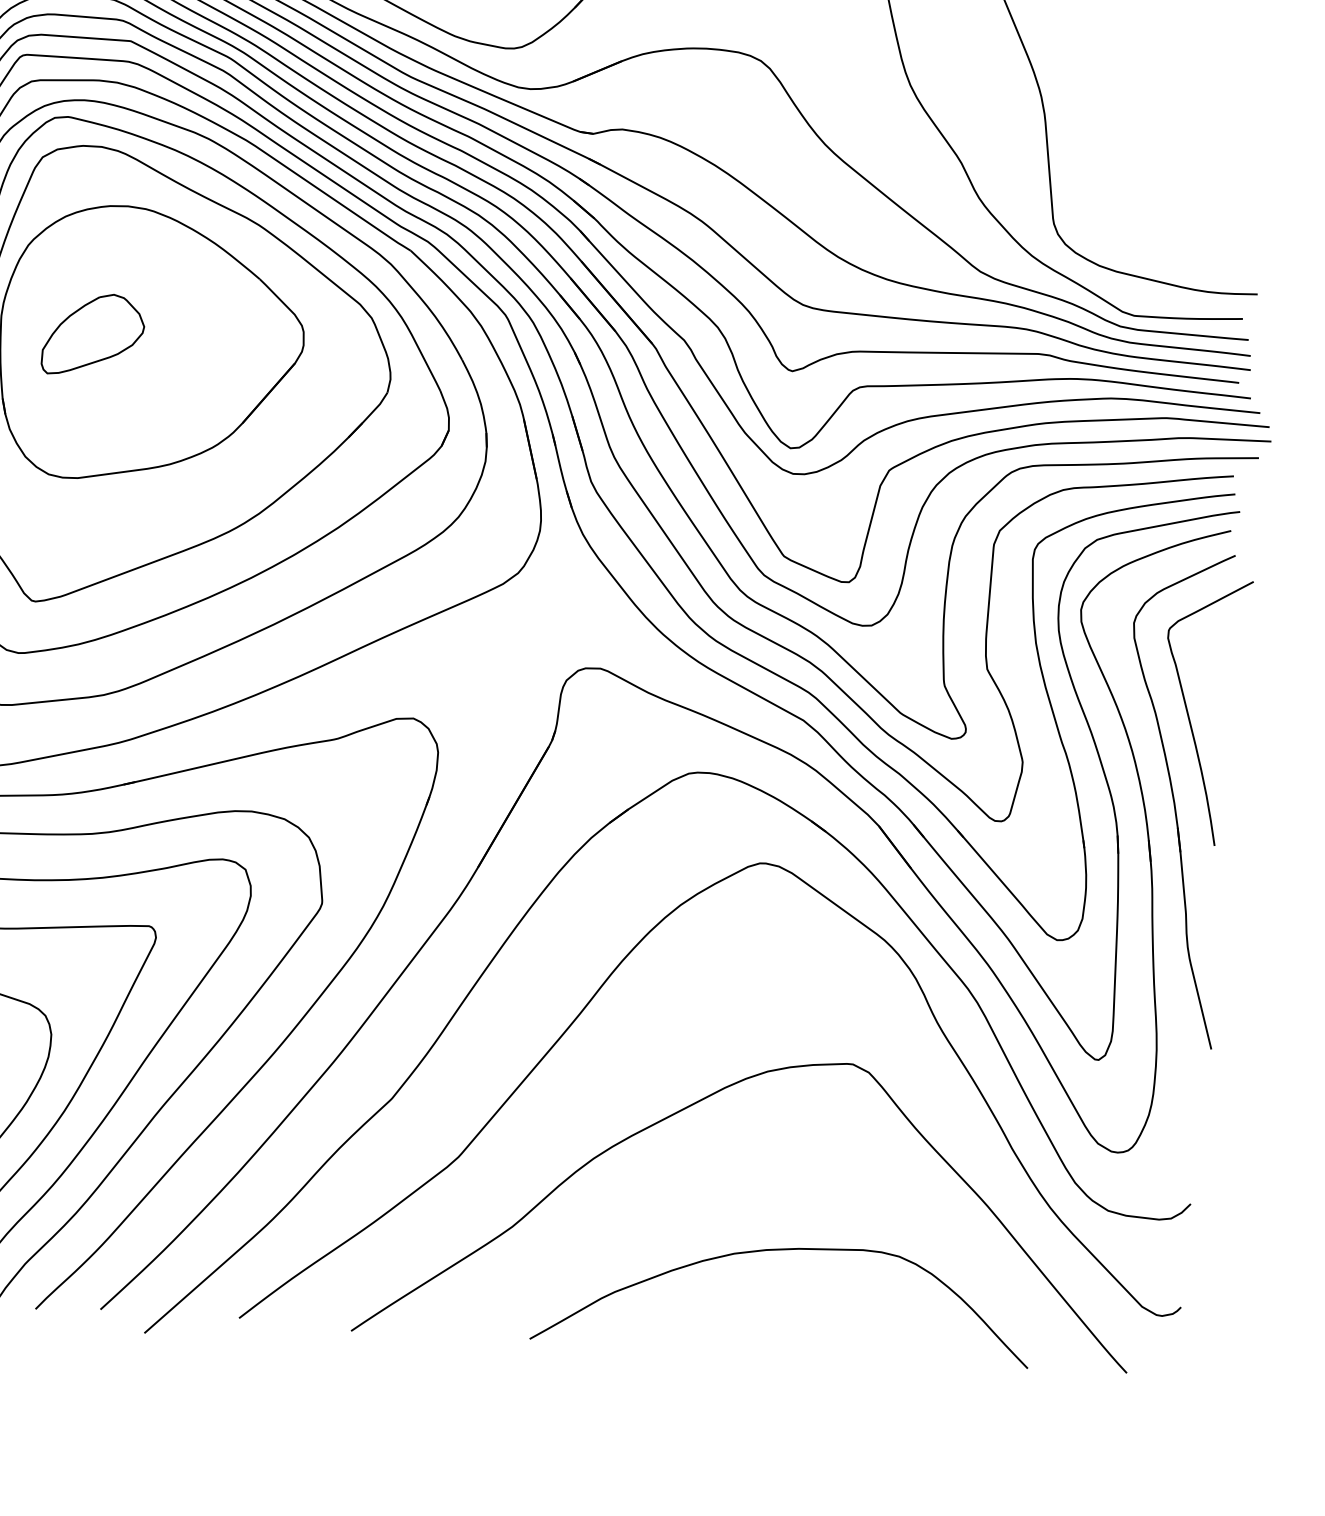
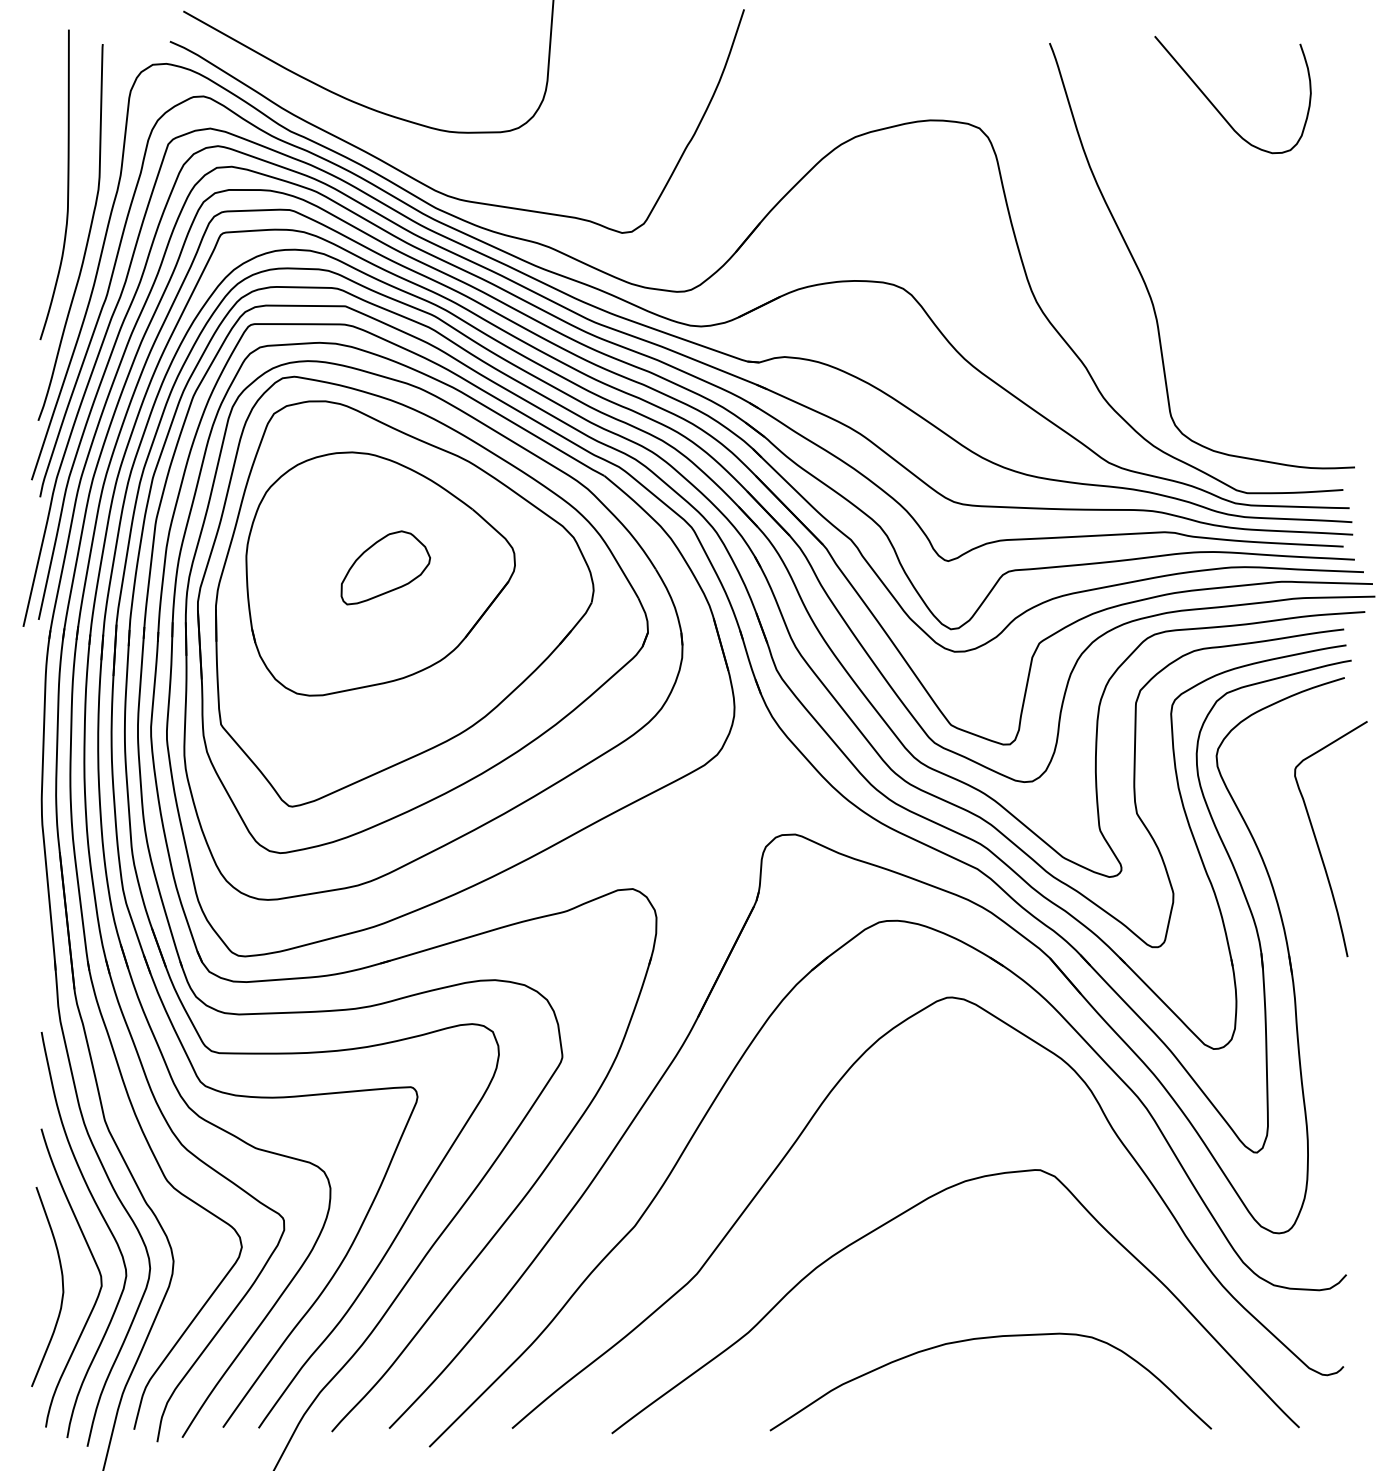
part: (93, 334) -> (385, 567), moved
part: (1174, 798) -> (1309, 917), removed

